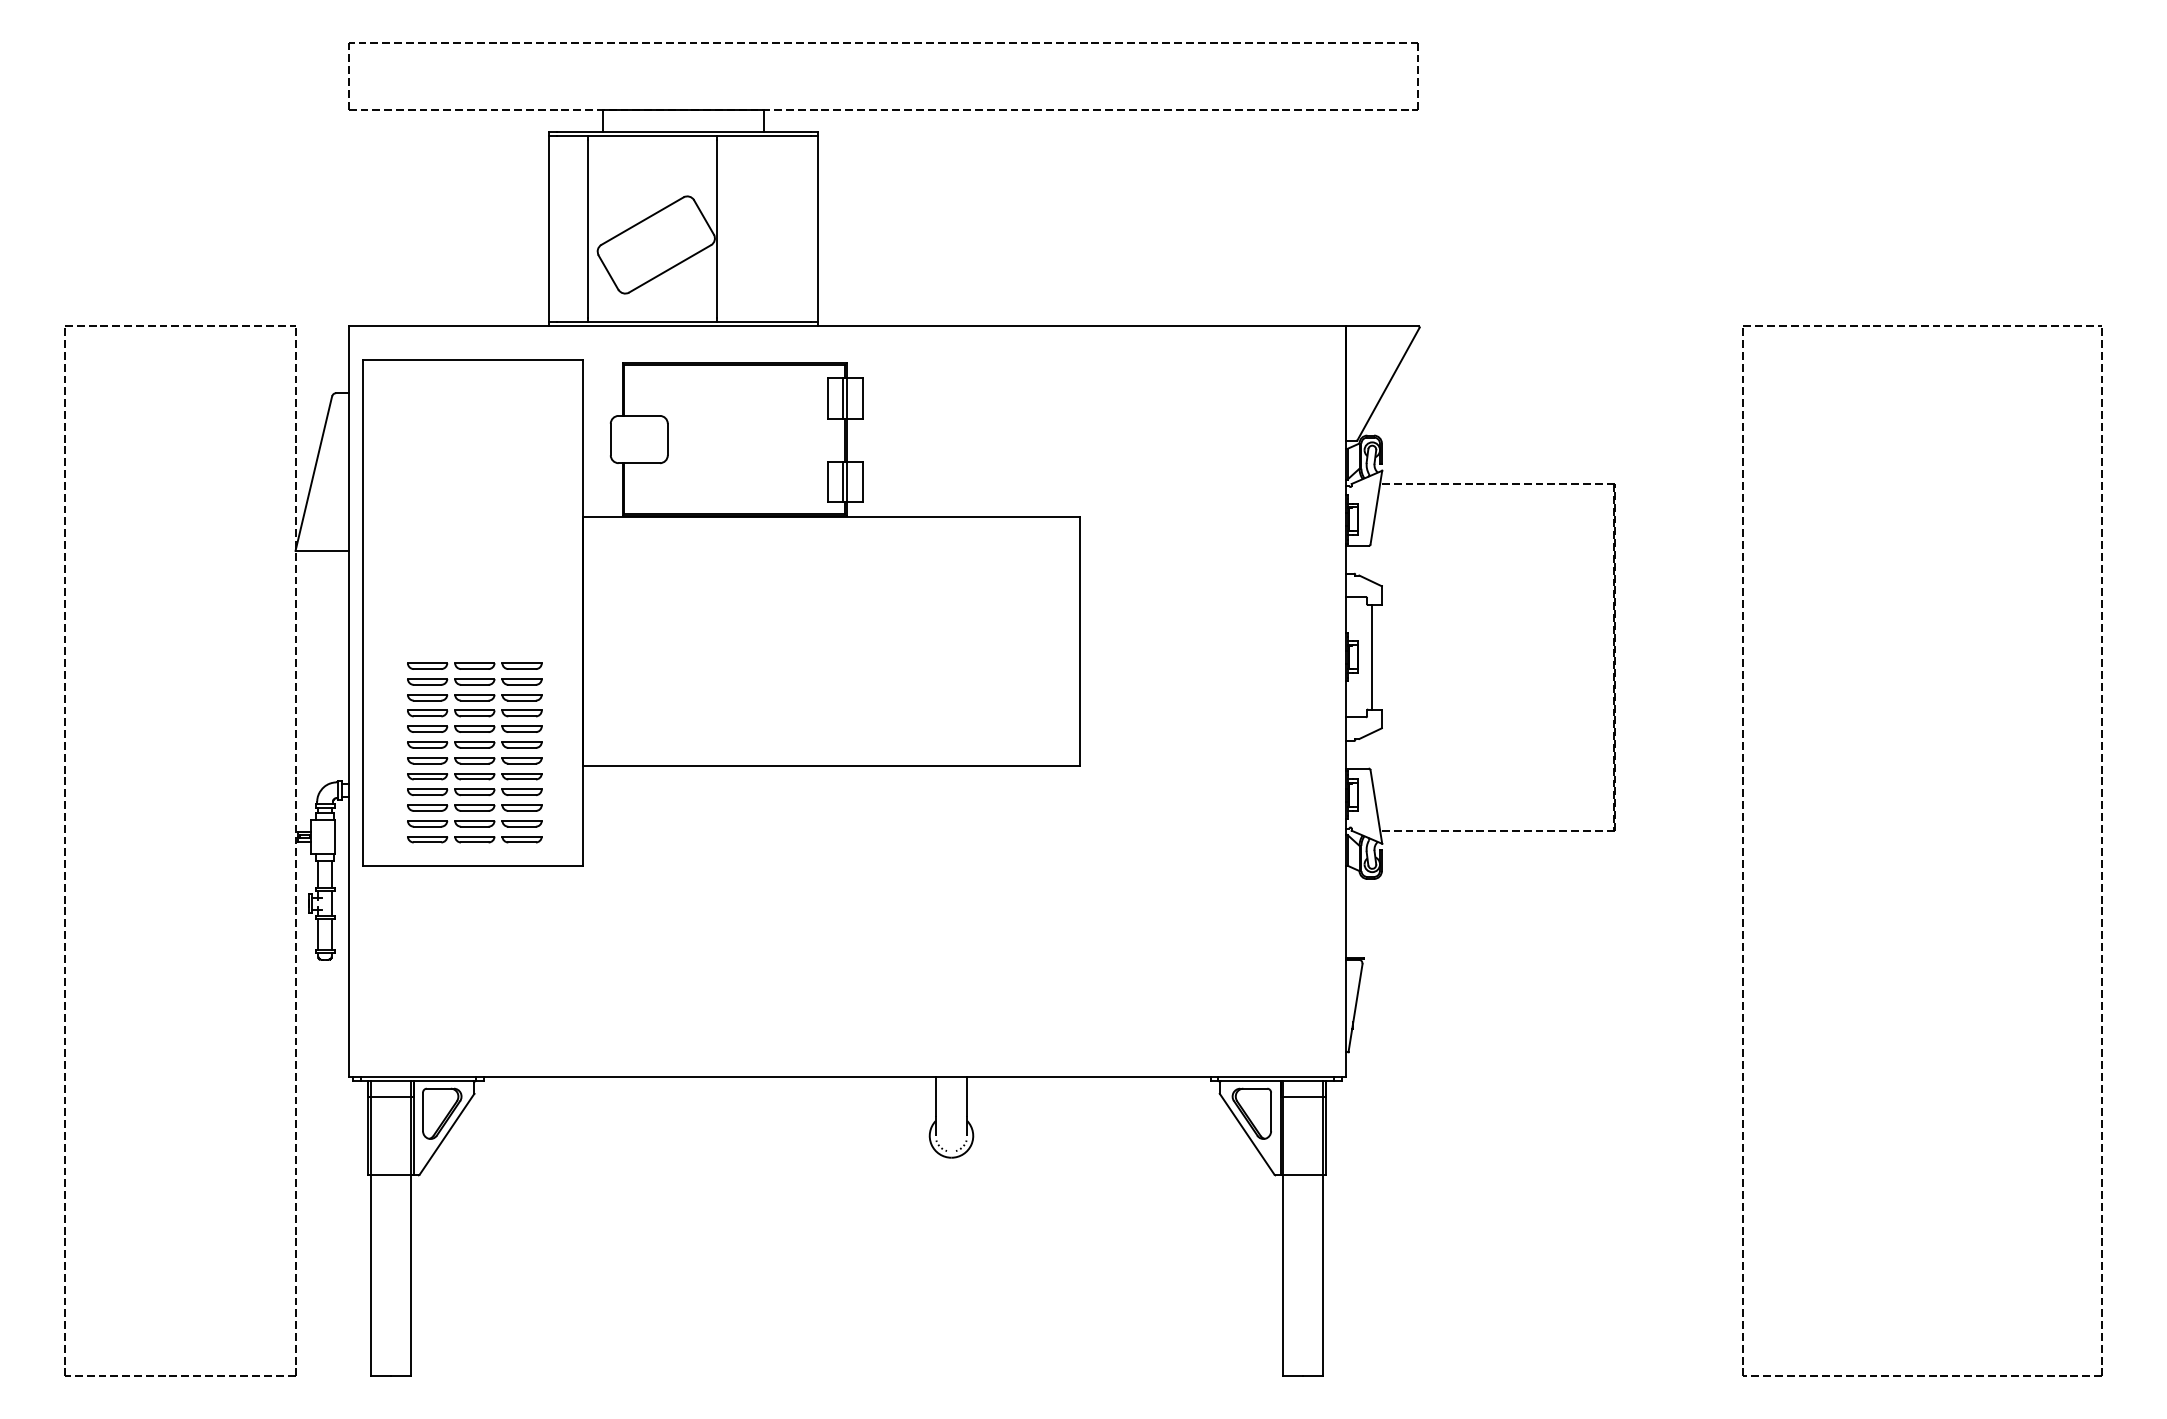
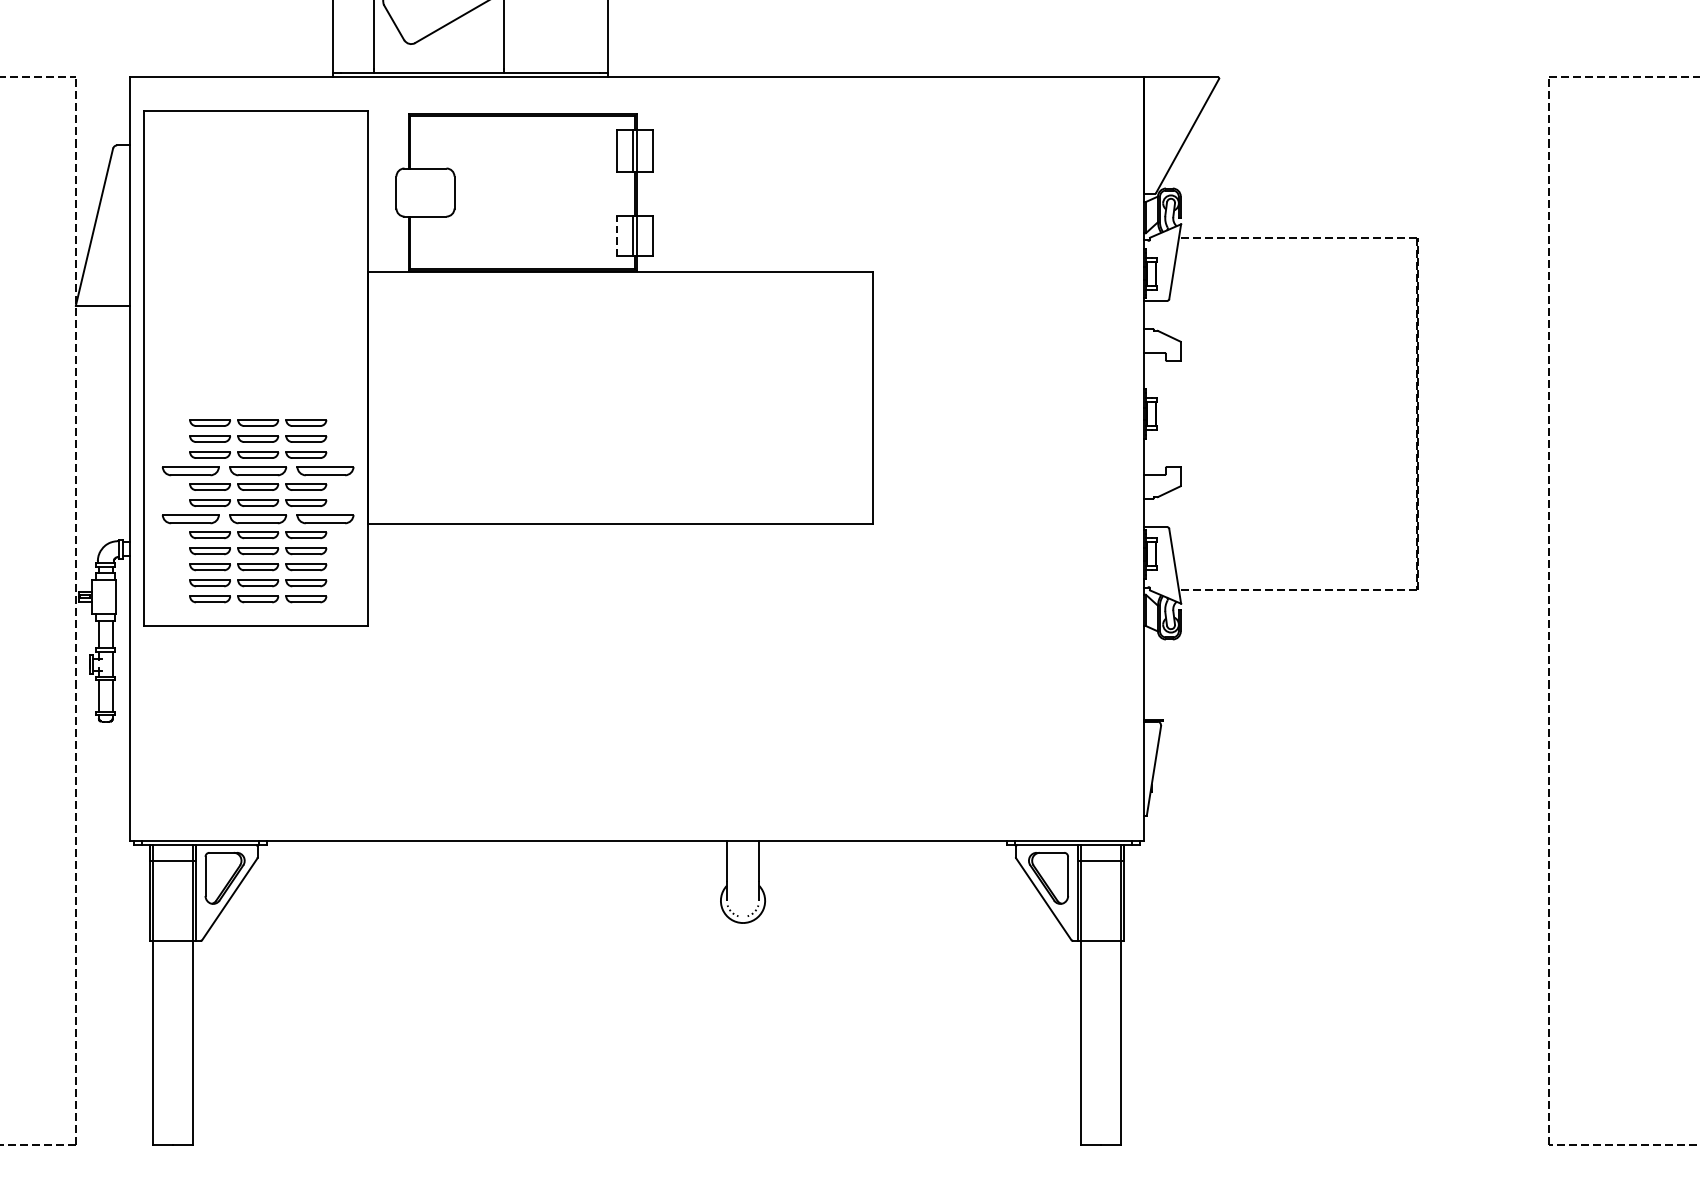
line: (827, 481) -> (616, 235), solid -> dashed
line: (1372, 657) -> (1171, 414), removed
part: (474, 713) -> (257, 471), size x1.4
part: (474, 760) -> (257, 518), size x1.4

